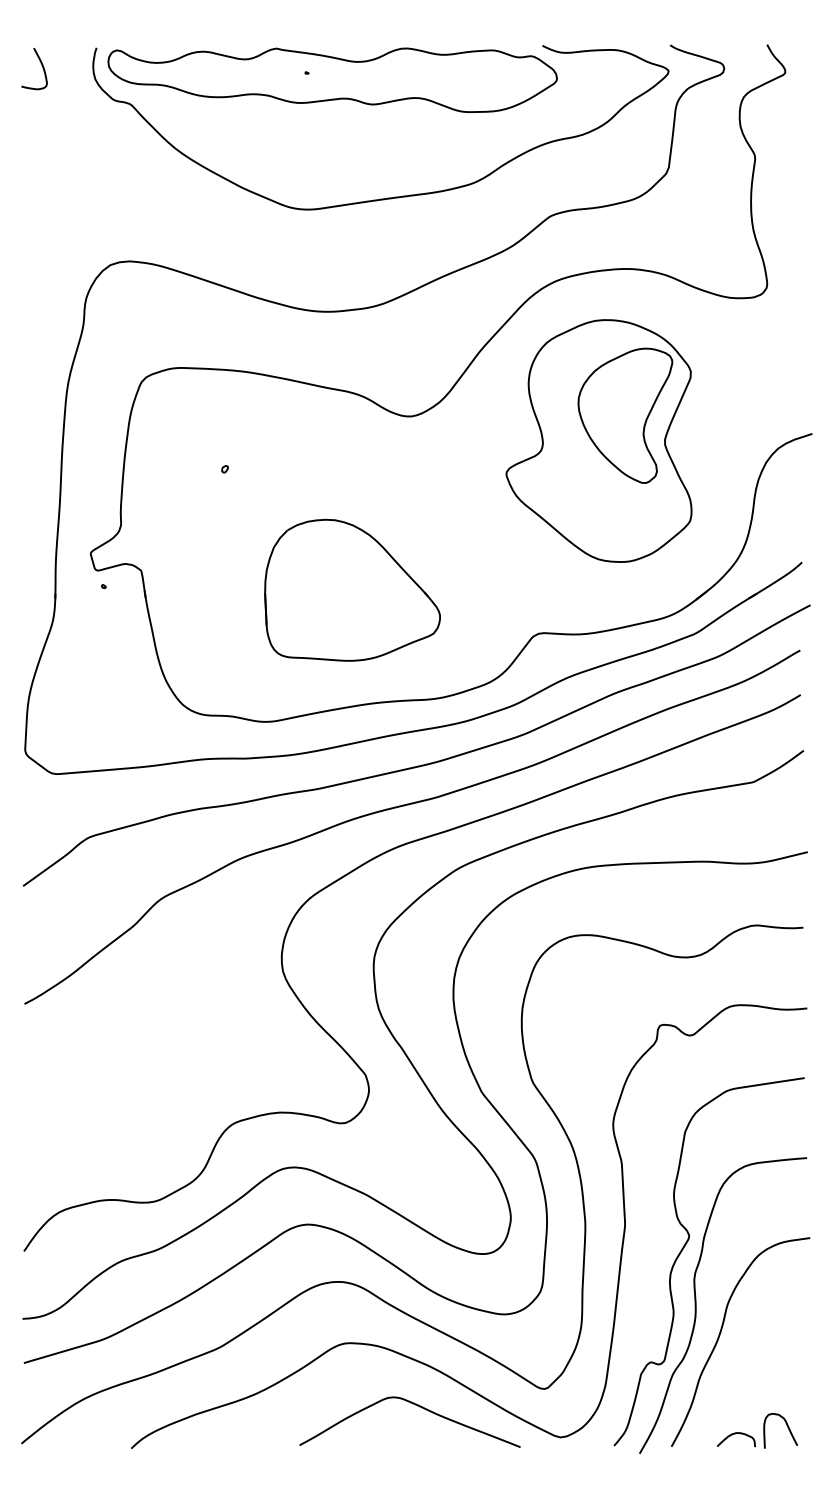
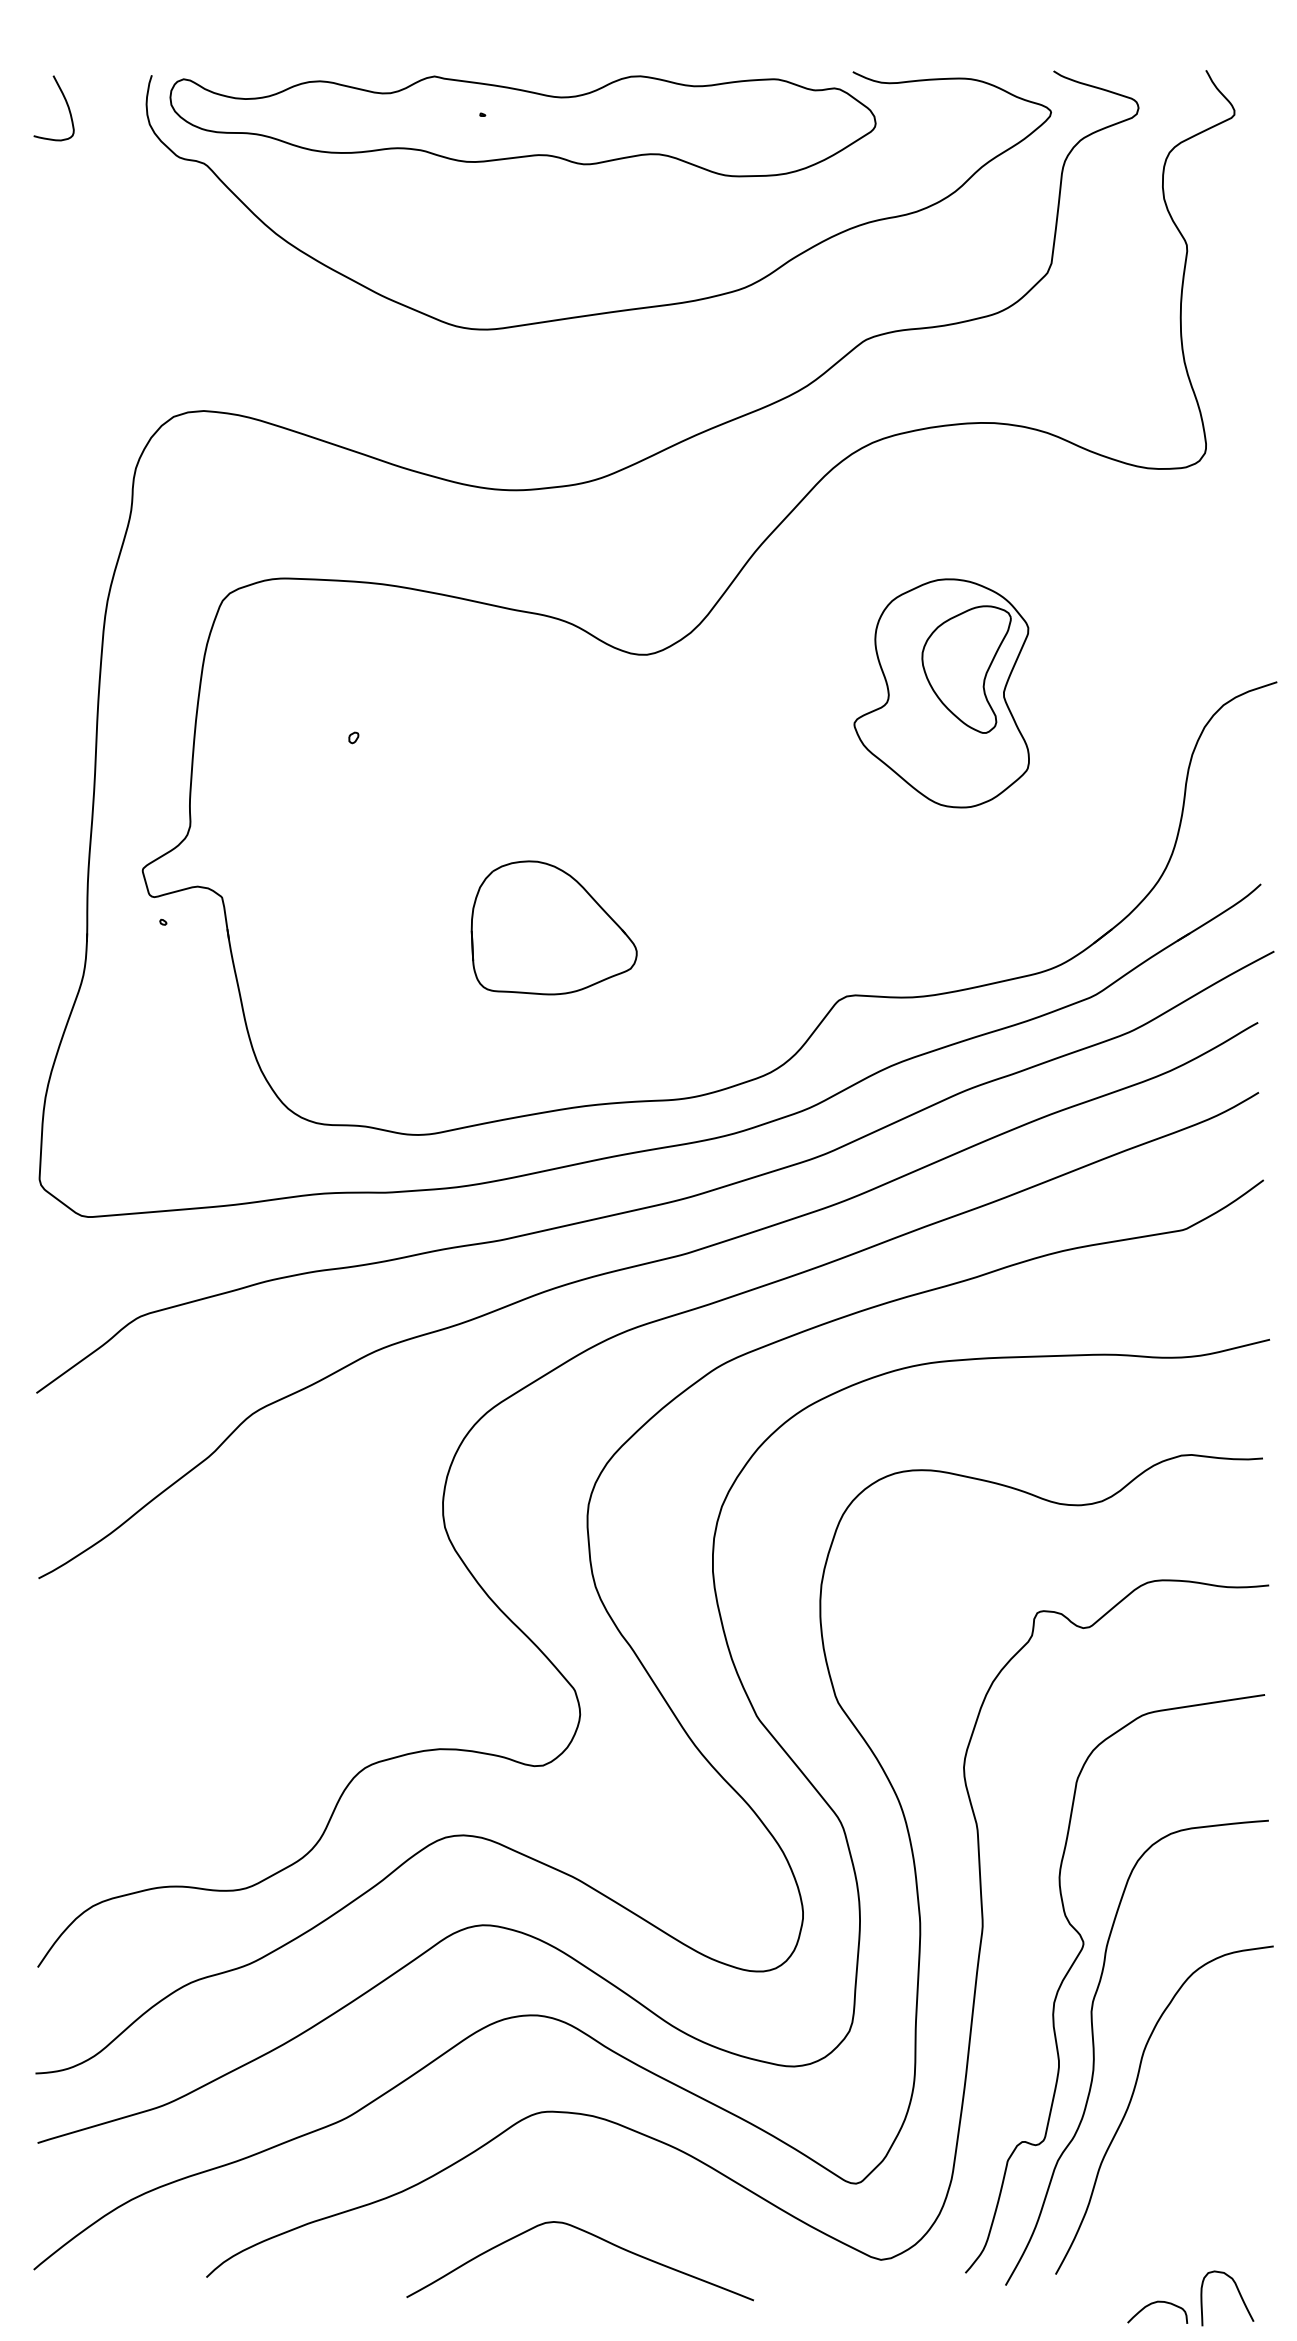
part: (598, 440) -> (940, 692), size x0.6
part: (352, 589) -> (554, 926), size x0.6
curve: (417, 1406) -> (591, 2236), moved
part: (757, 1430) -> (1190, 2297), moved

